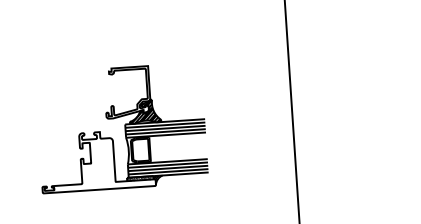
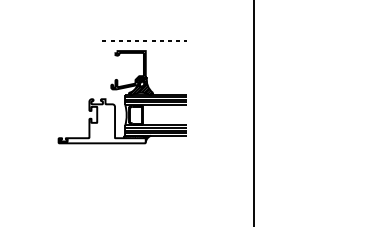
part: (145, 52) -> (144, 40), added

